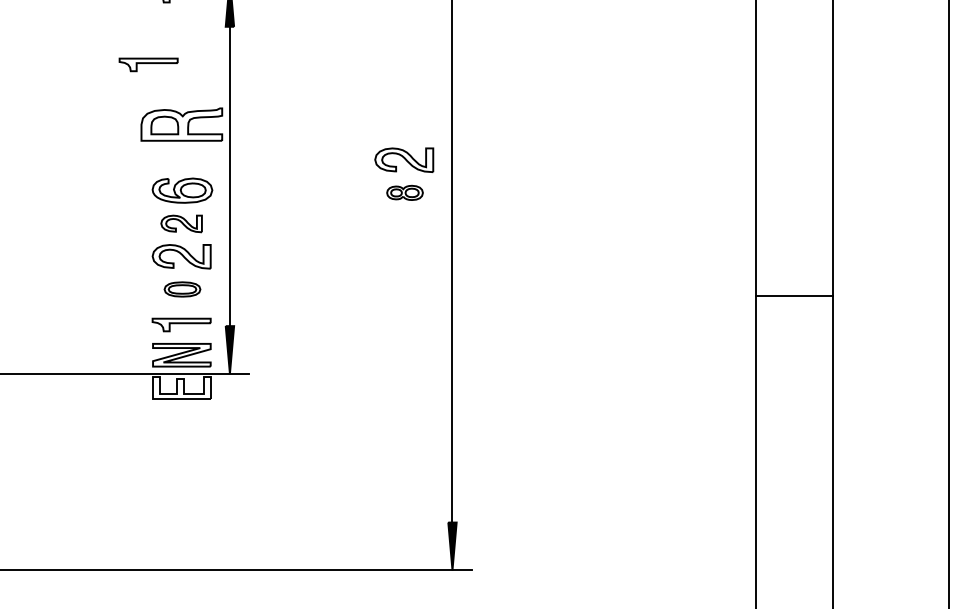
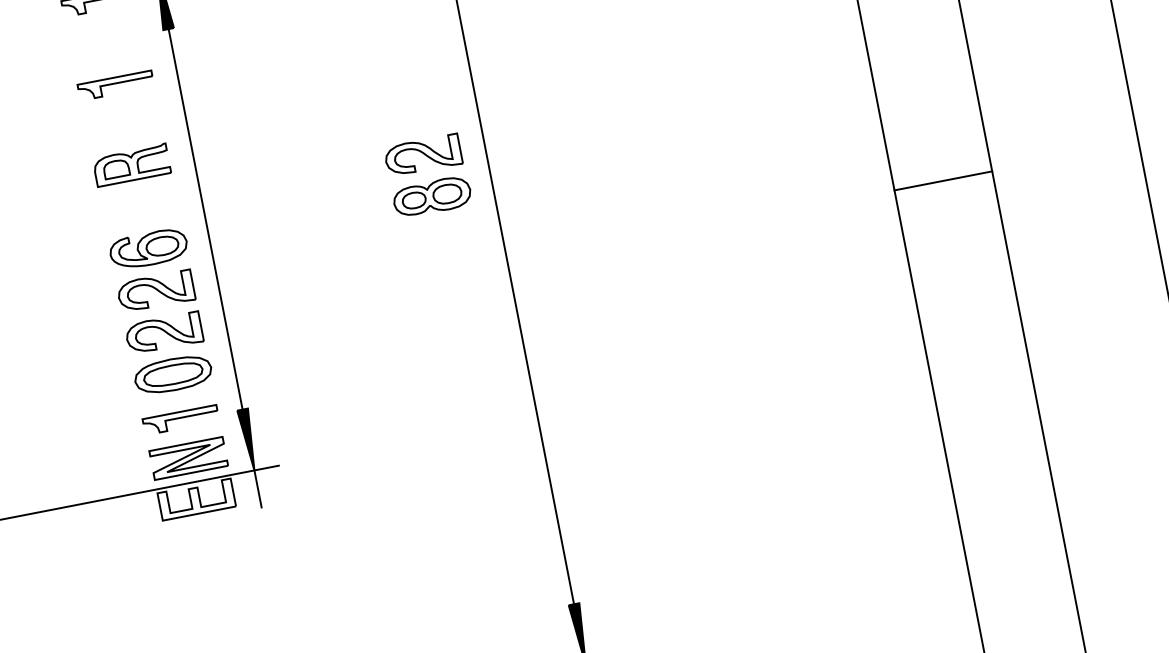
part: (148, 64) -> (115, 85), moved
part: (181, 124) -> (131, 165), size x0.71
part: (404, 192) -> (431, 196), size x1.67
part: (181, 223) -> (155, 291), size x1.43
part: (182, 289) -> (173, 374), size x1.67
line: (794, 296) -> (943, 181), moved
line: (229, 388) -> (257, 488), added

